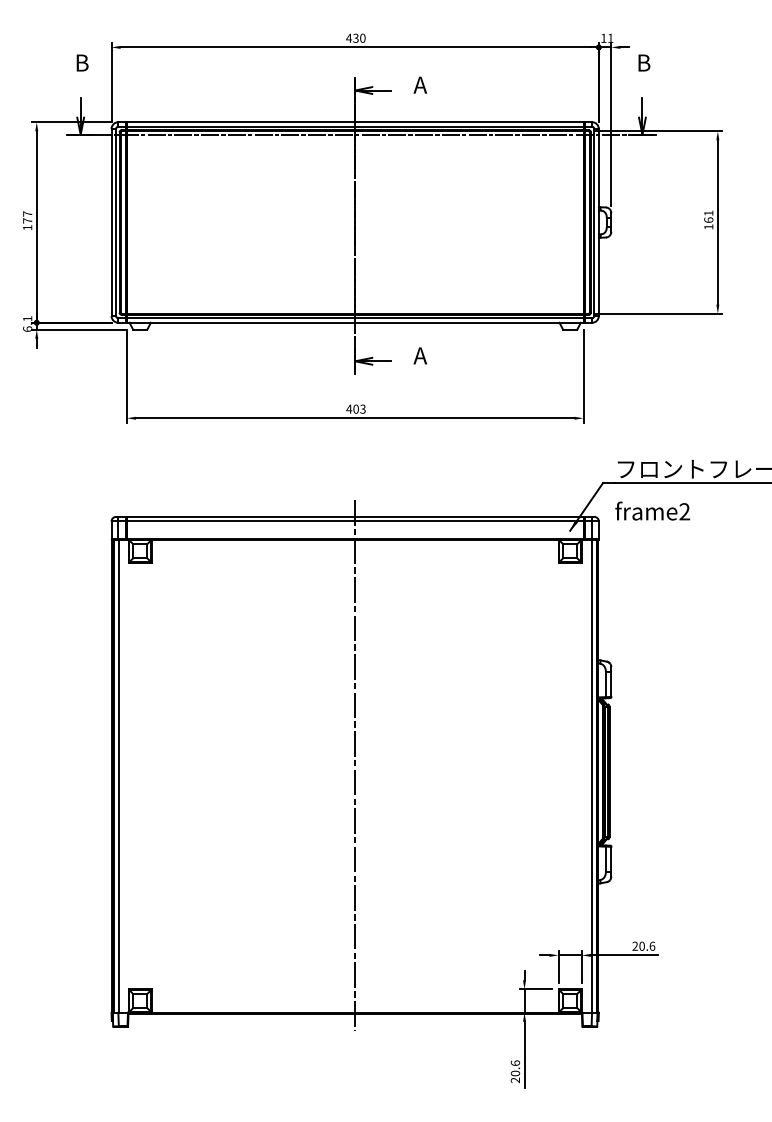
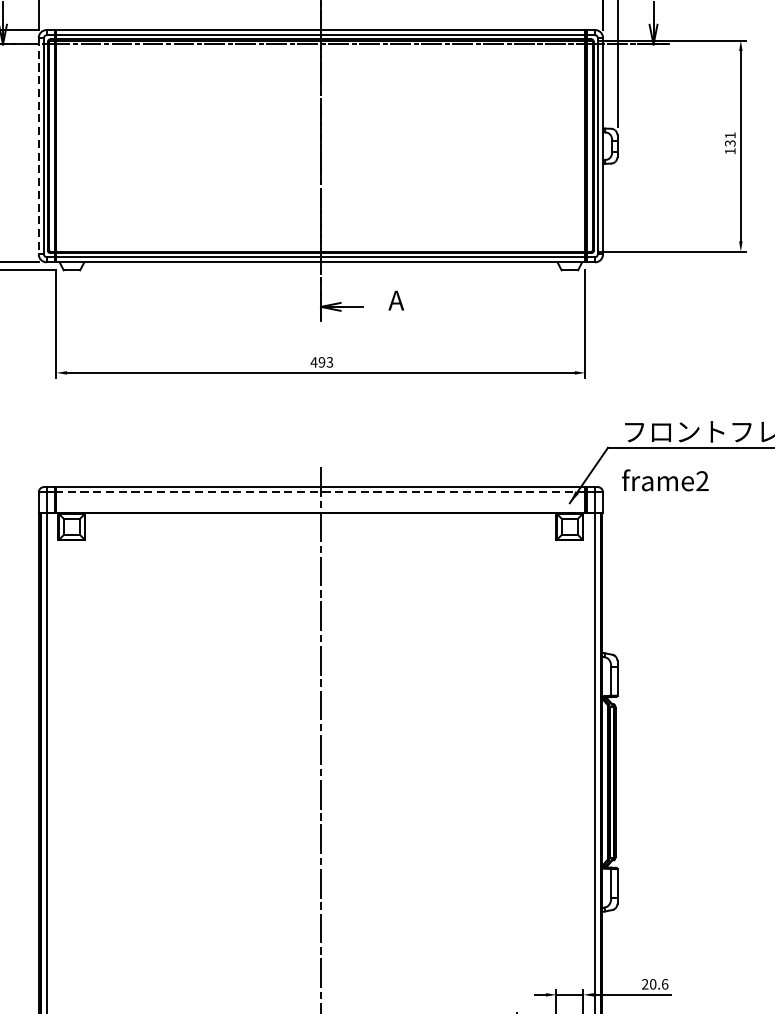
text: (708, 219) -> (730, 142), 161 -> 131
line: (111, 223) -> (38, 147), solid -> dashed
text: (355, 409) -> (321, 362), 403 -> 493
line: (354, 521) -> (320, 492), solid -> dashed

